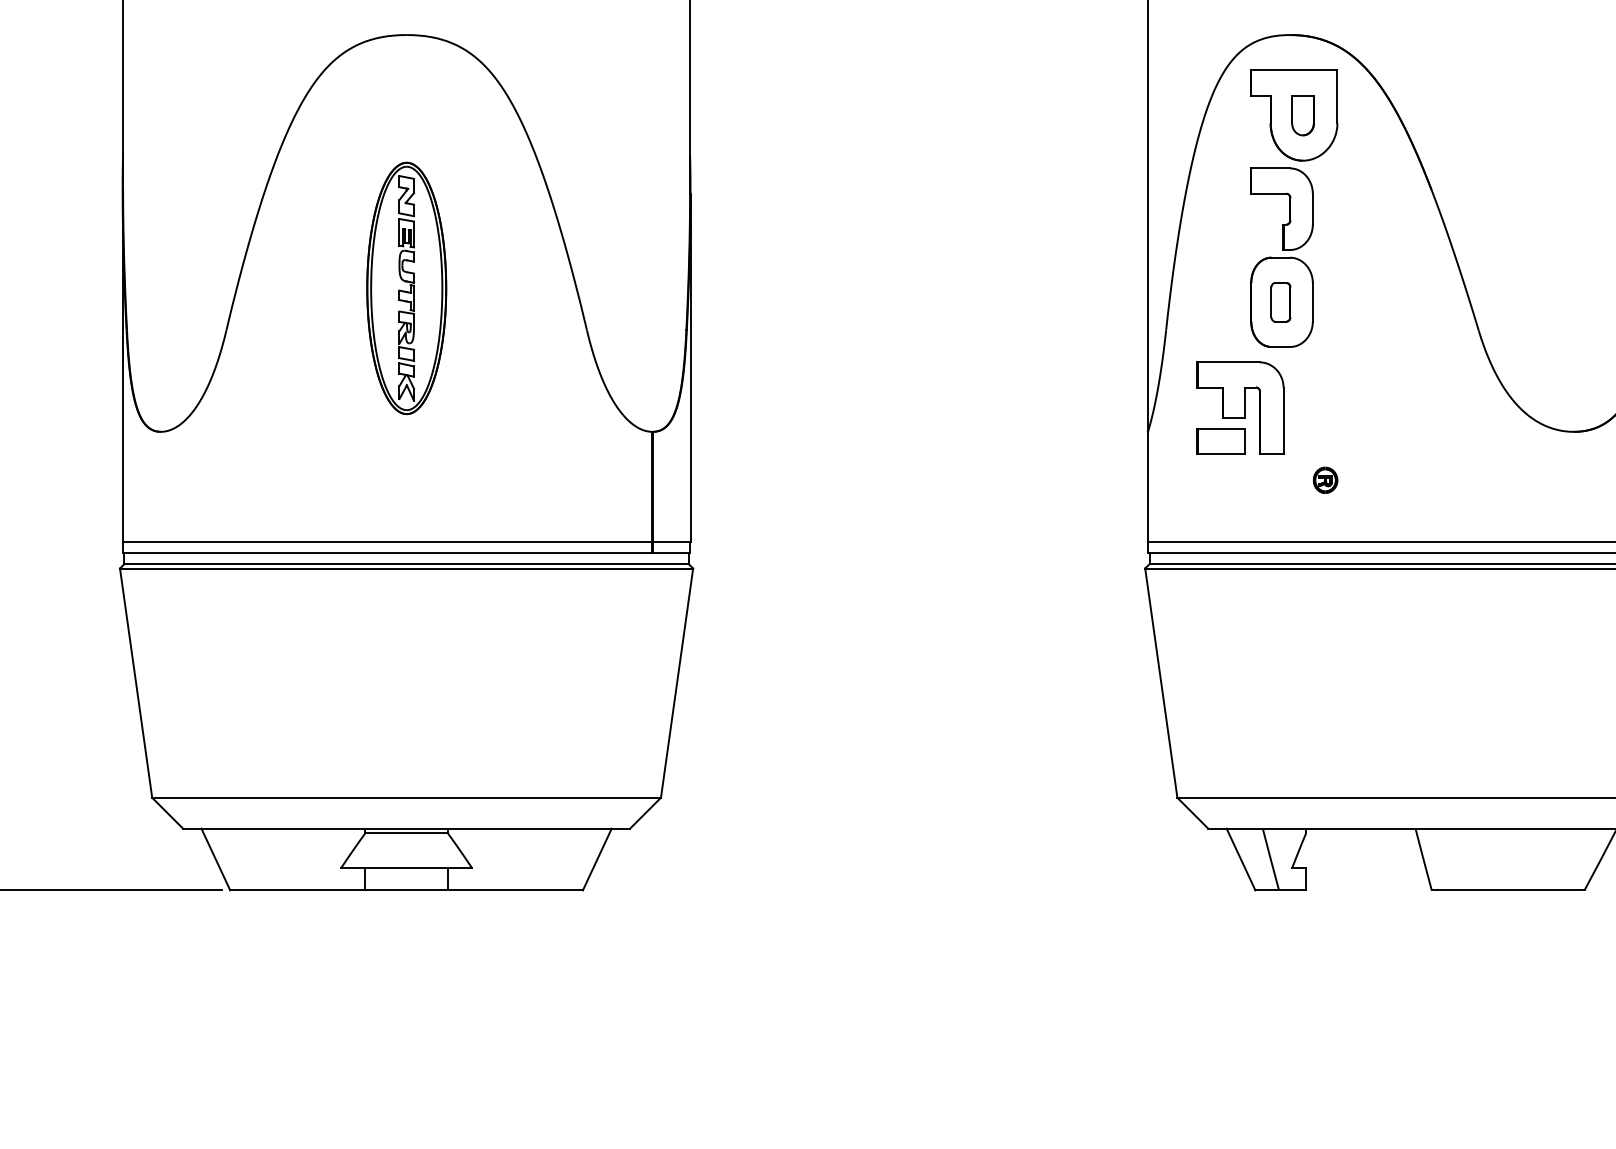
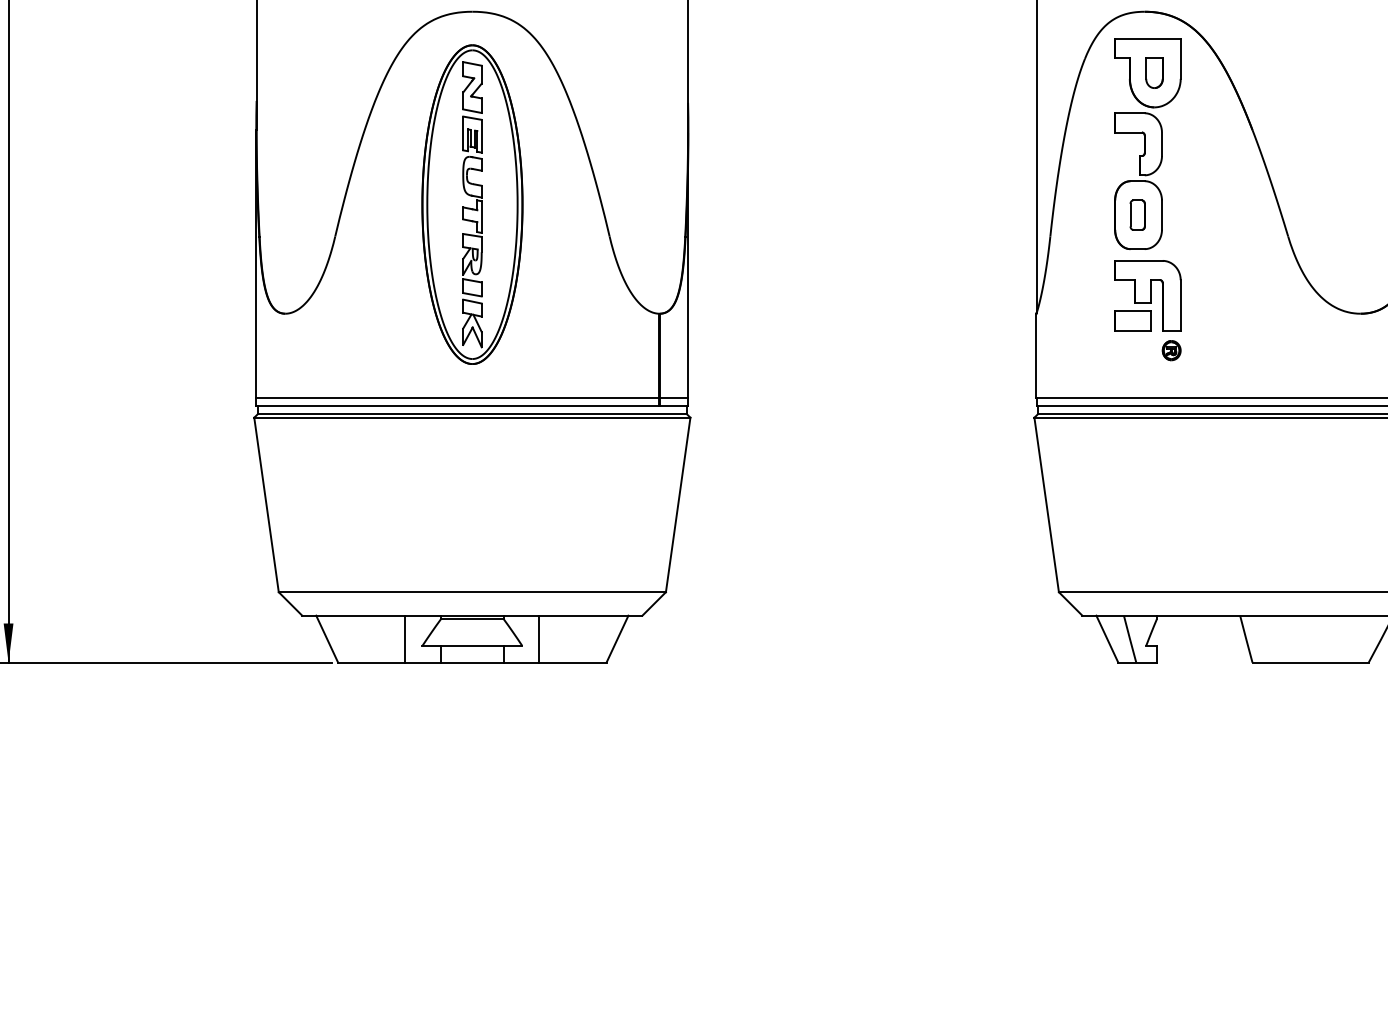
part: (406, 288) -> (472, 204), size x1.67
part: (1239, 407) -> (1147, 295), moved
line: (318, 858) -> (405, 638), added
line: (494, 858) -> (539, 638), added

